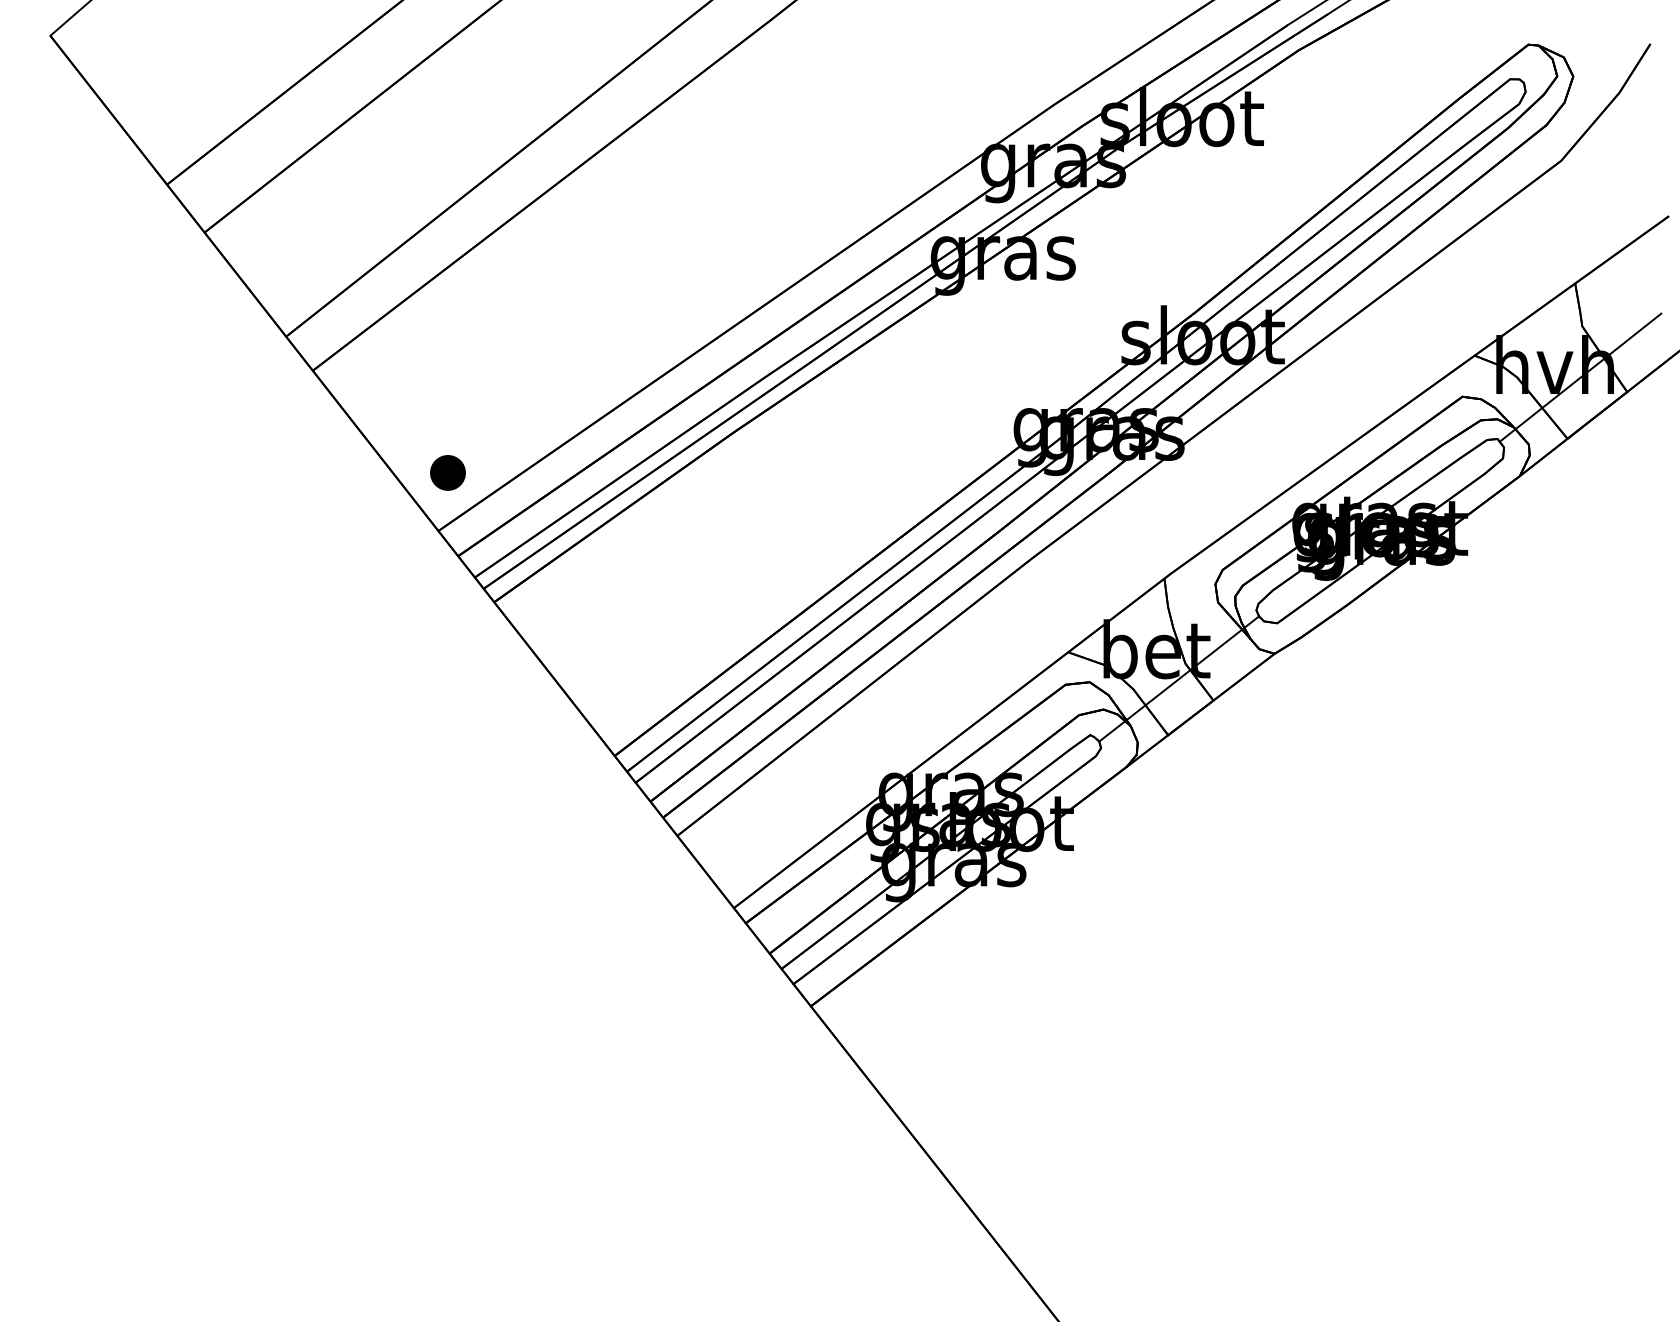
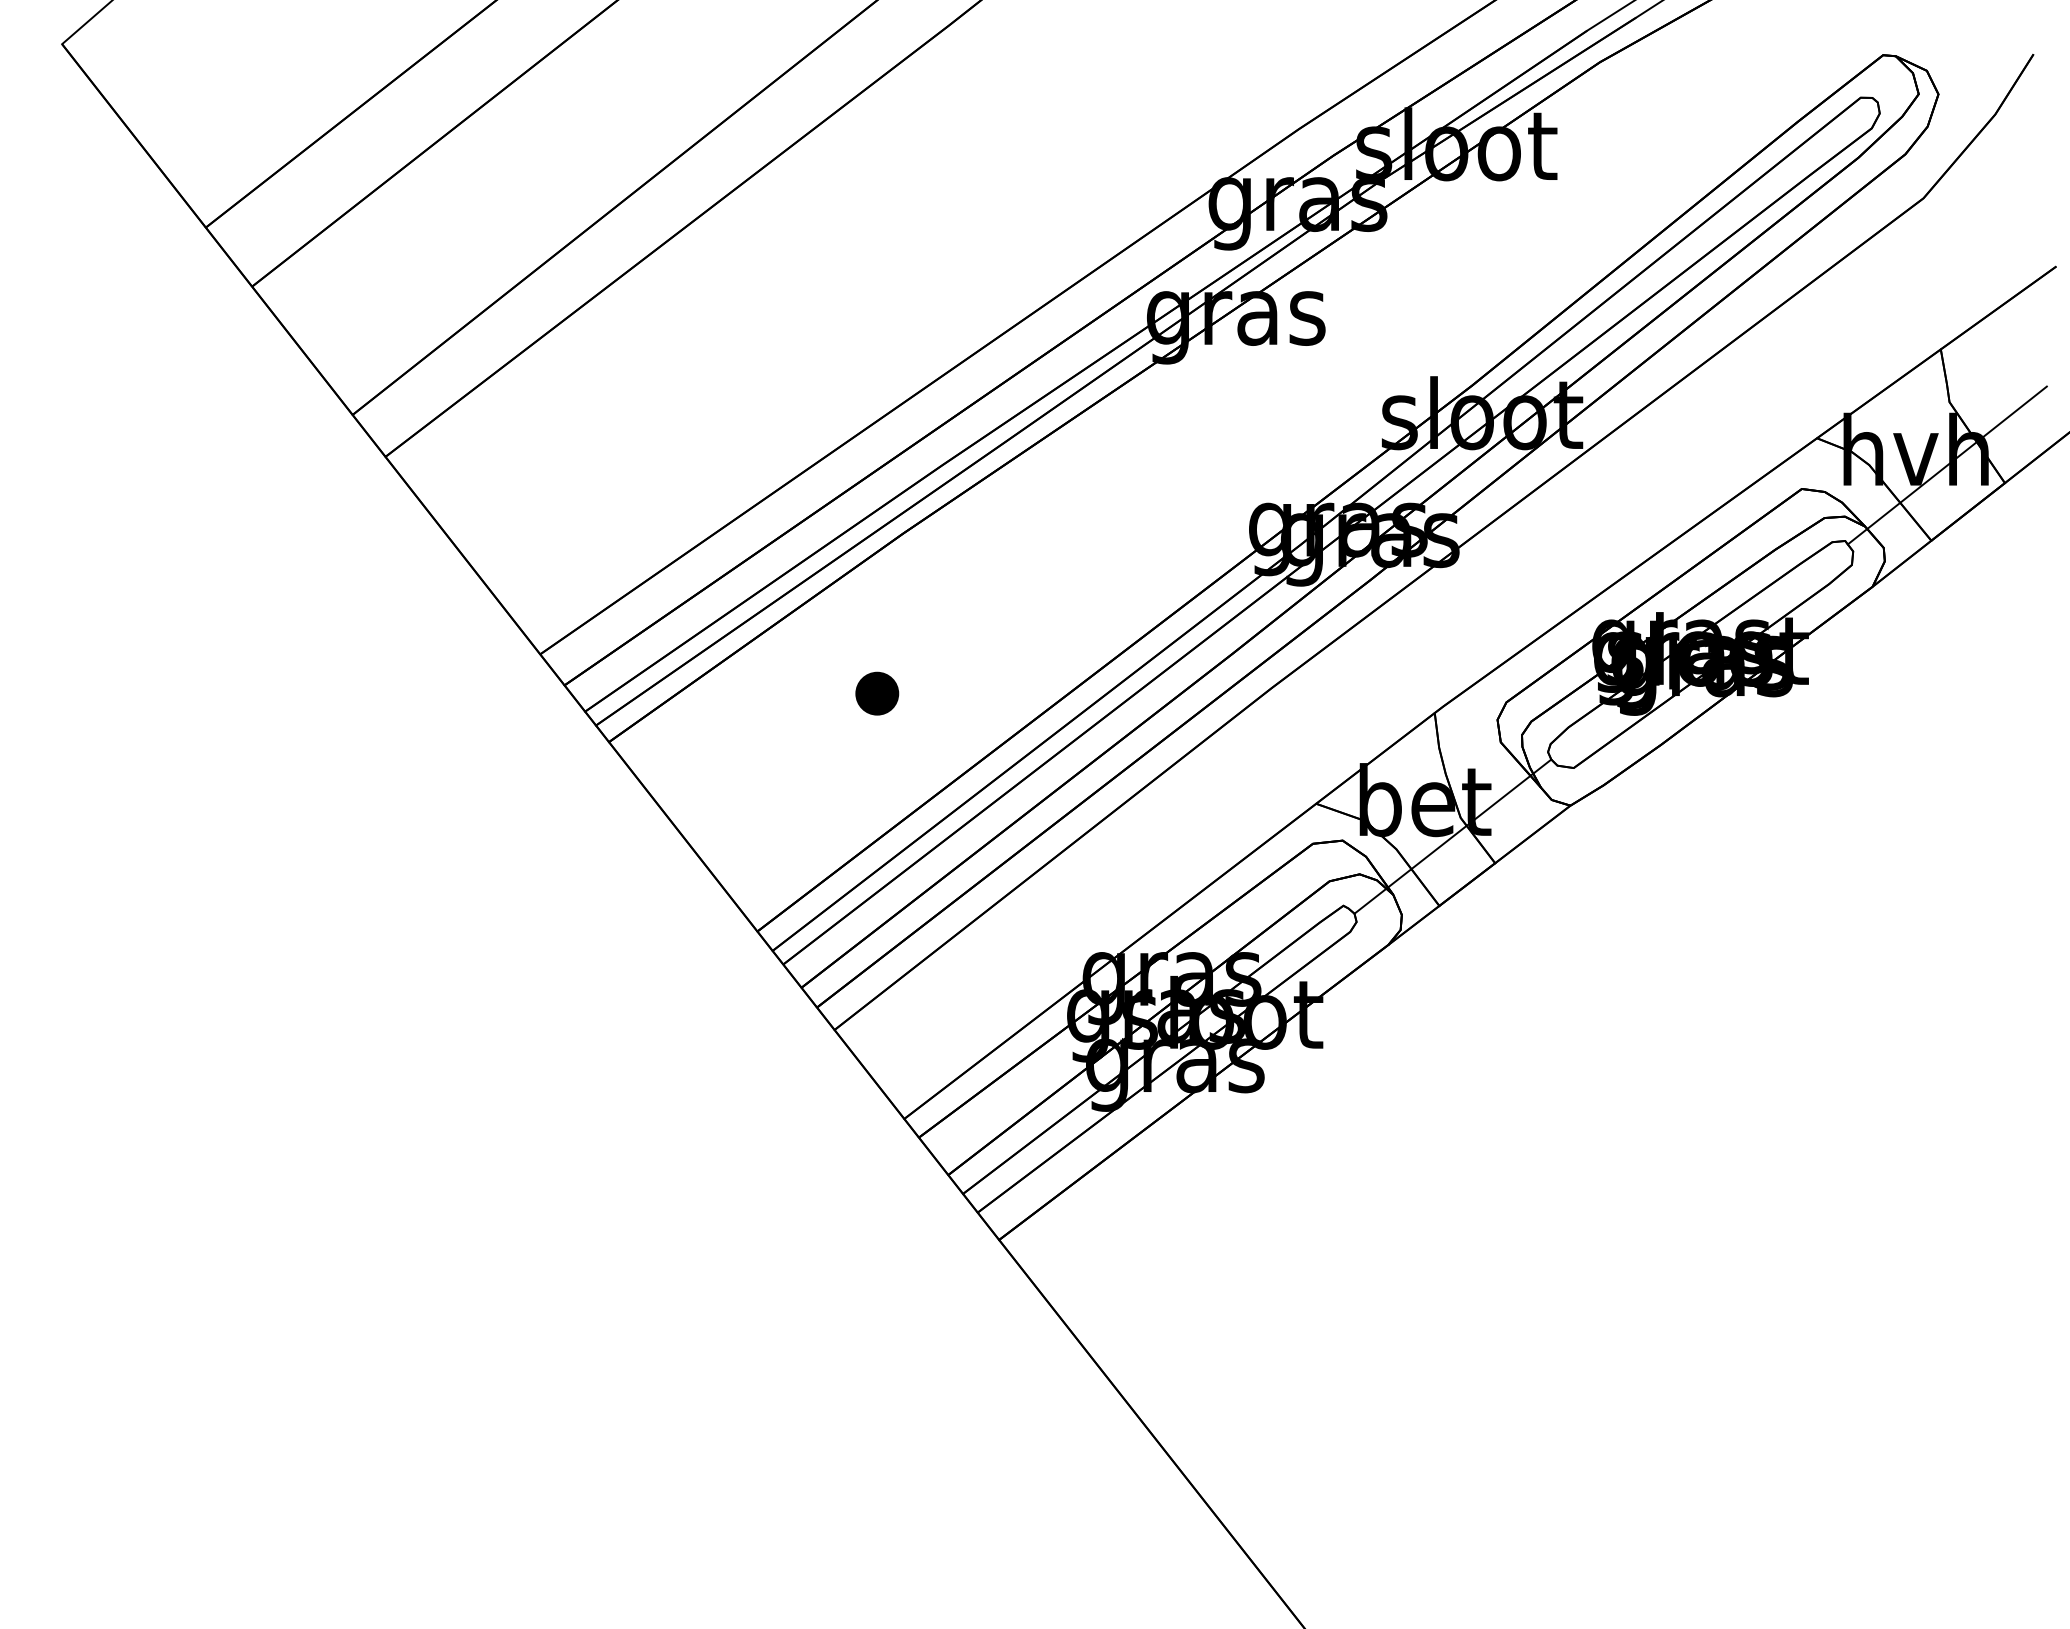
part: (447, 472) -> (876, 693), moved

